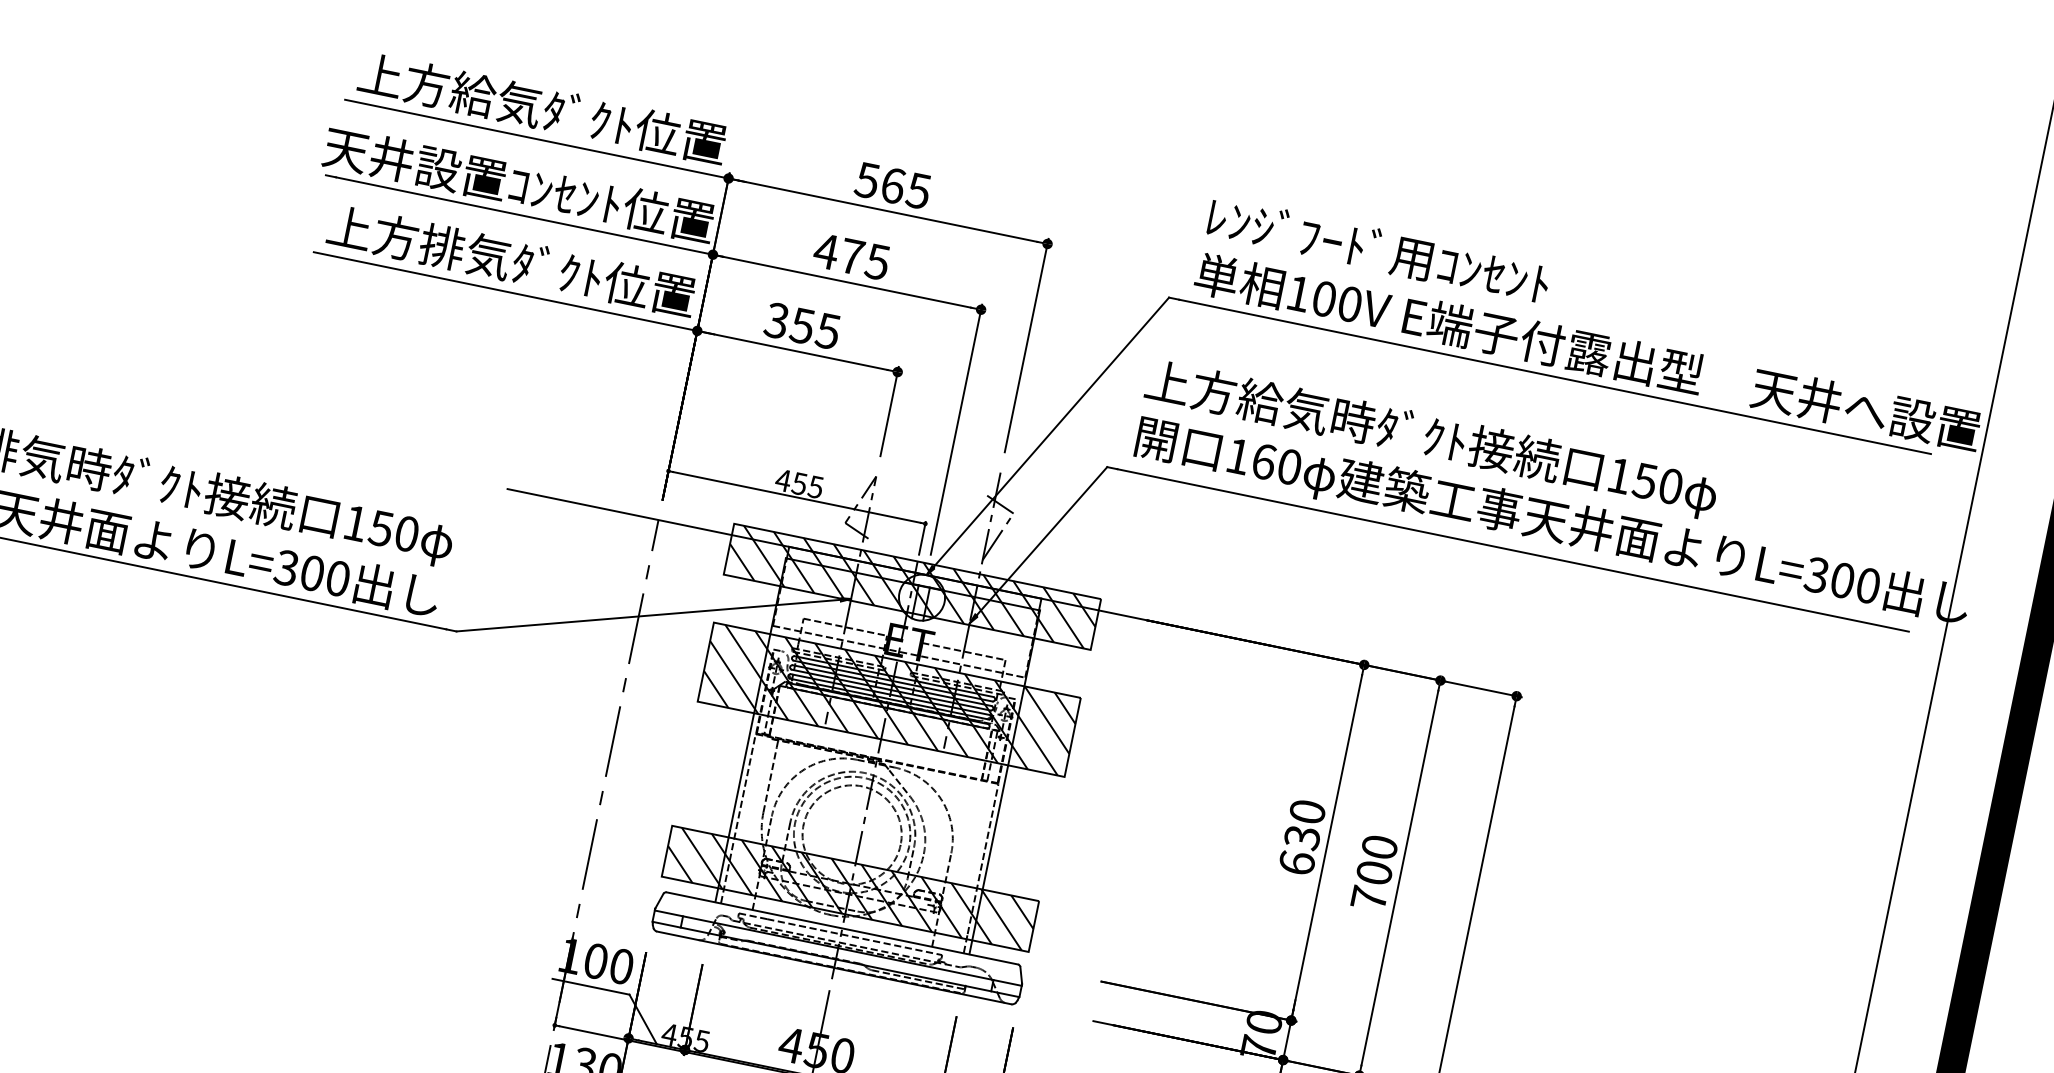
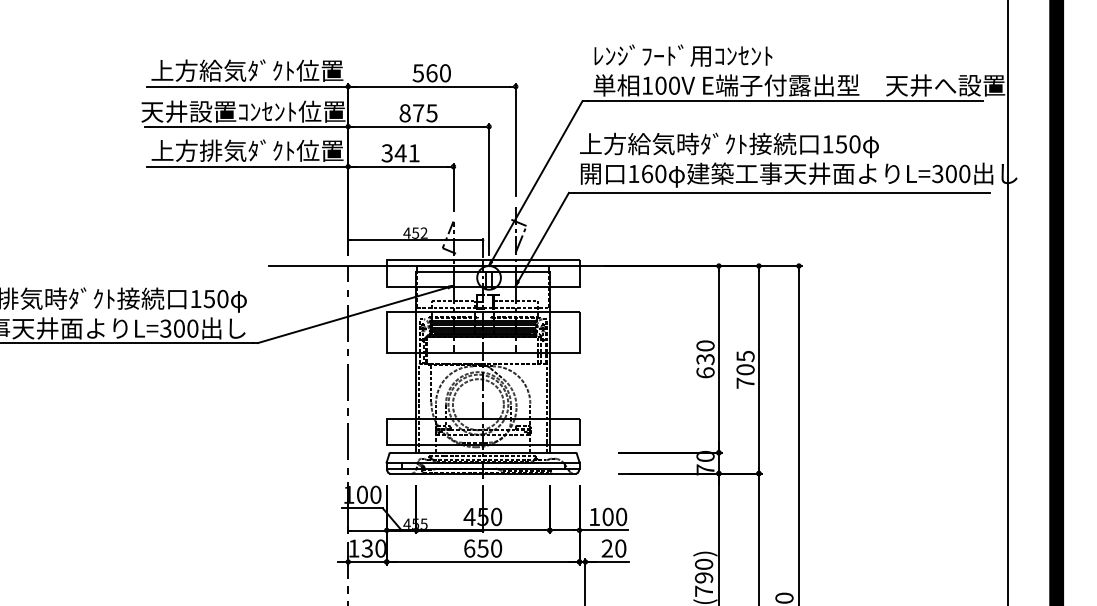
text: (917, 191) -> (444, 73), 565 -> 560
text: (827, 252) -> (405, 113), 475 -> 875
text: (813, 328) -> (406, 153), 355 -> 341
text: (814, 485) -> (423, 232), 455 -> 452
hatch: (911, 586) -> (482, 273), removed
hatch: (888, 699) -> (482, 332), removed
text: (1379, 847) -> (745, 356), 700 -> 705
hatch: (849, 887) -> (482, 431), removed

